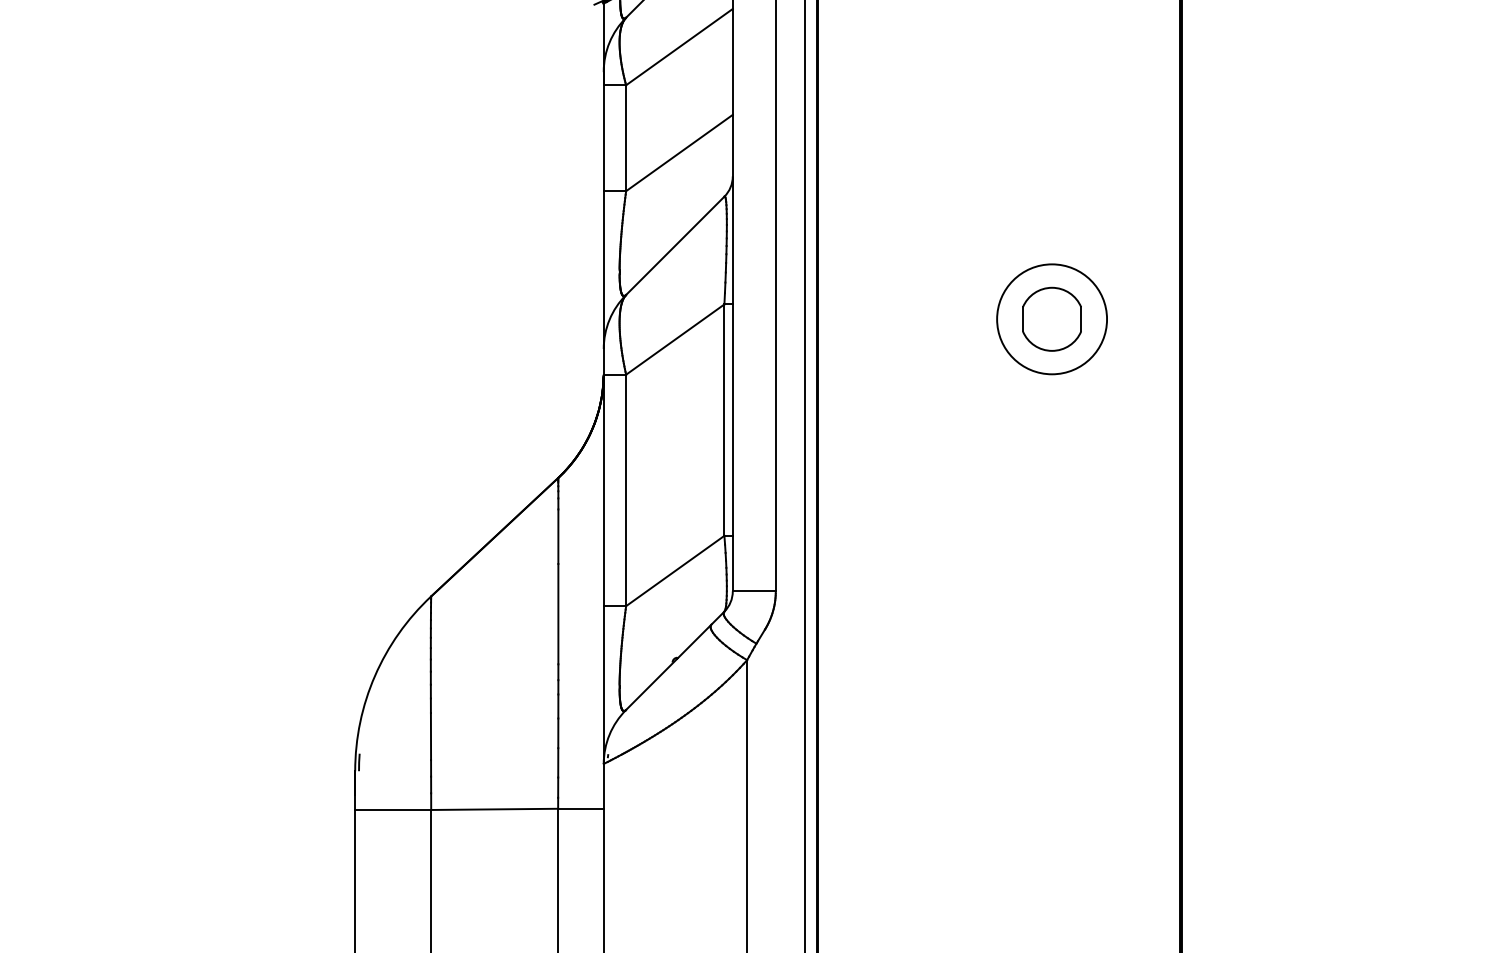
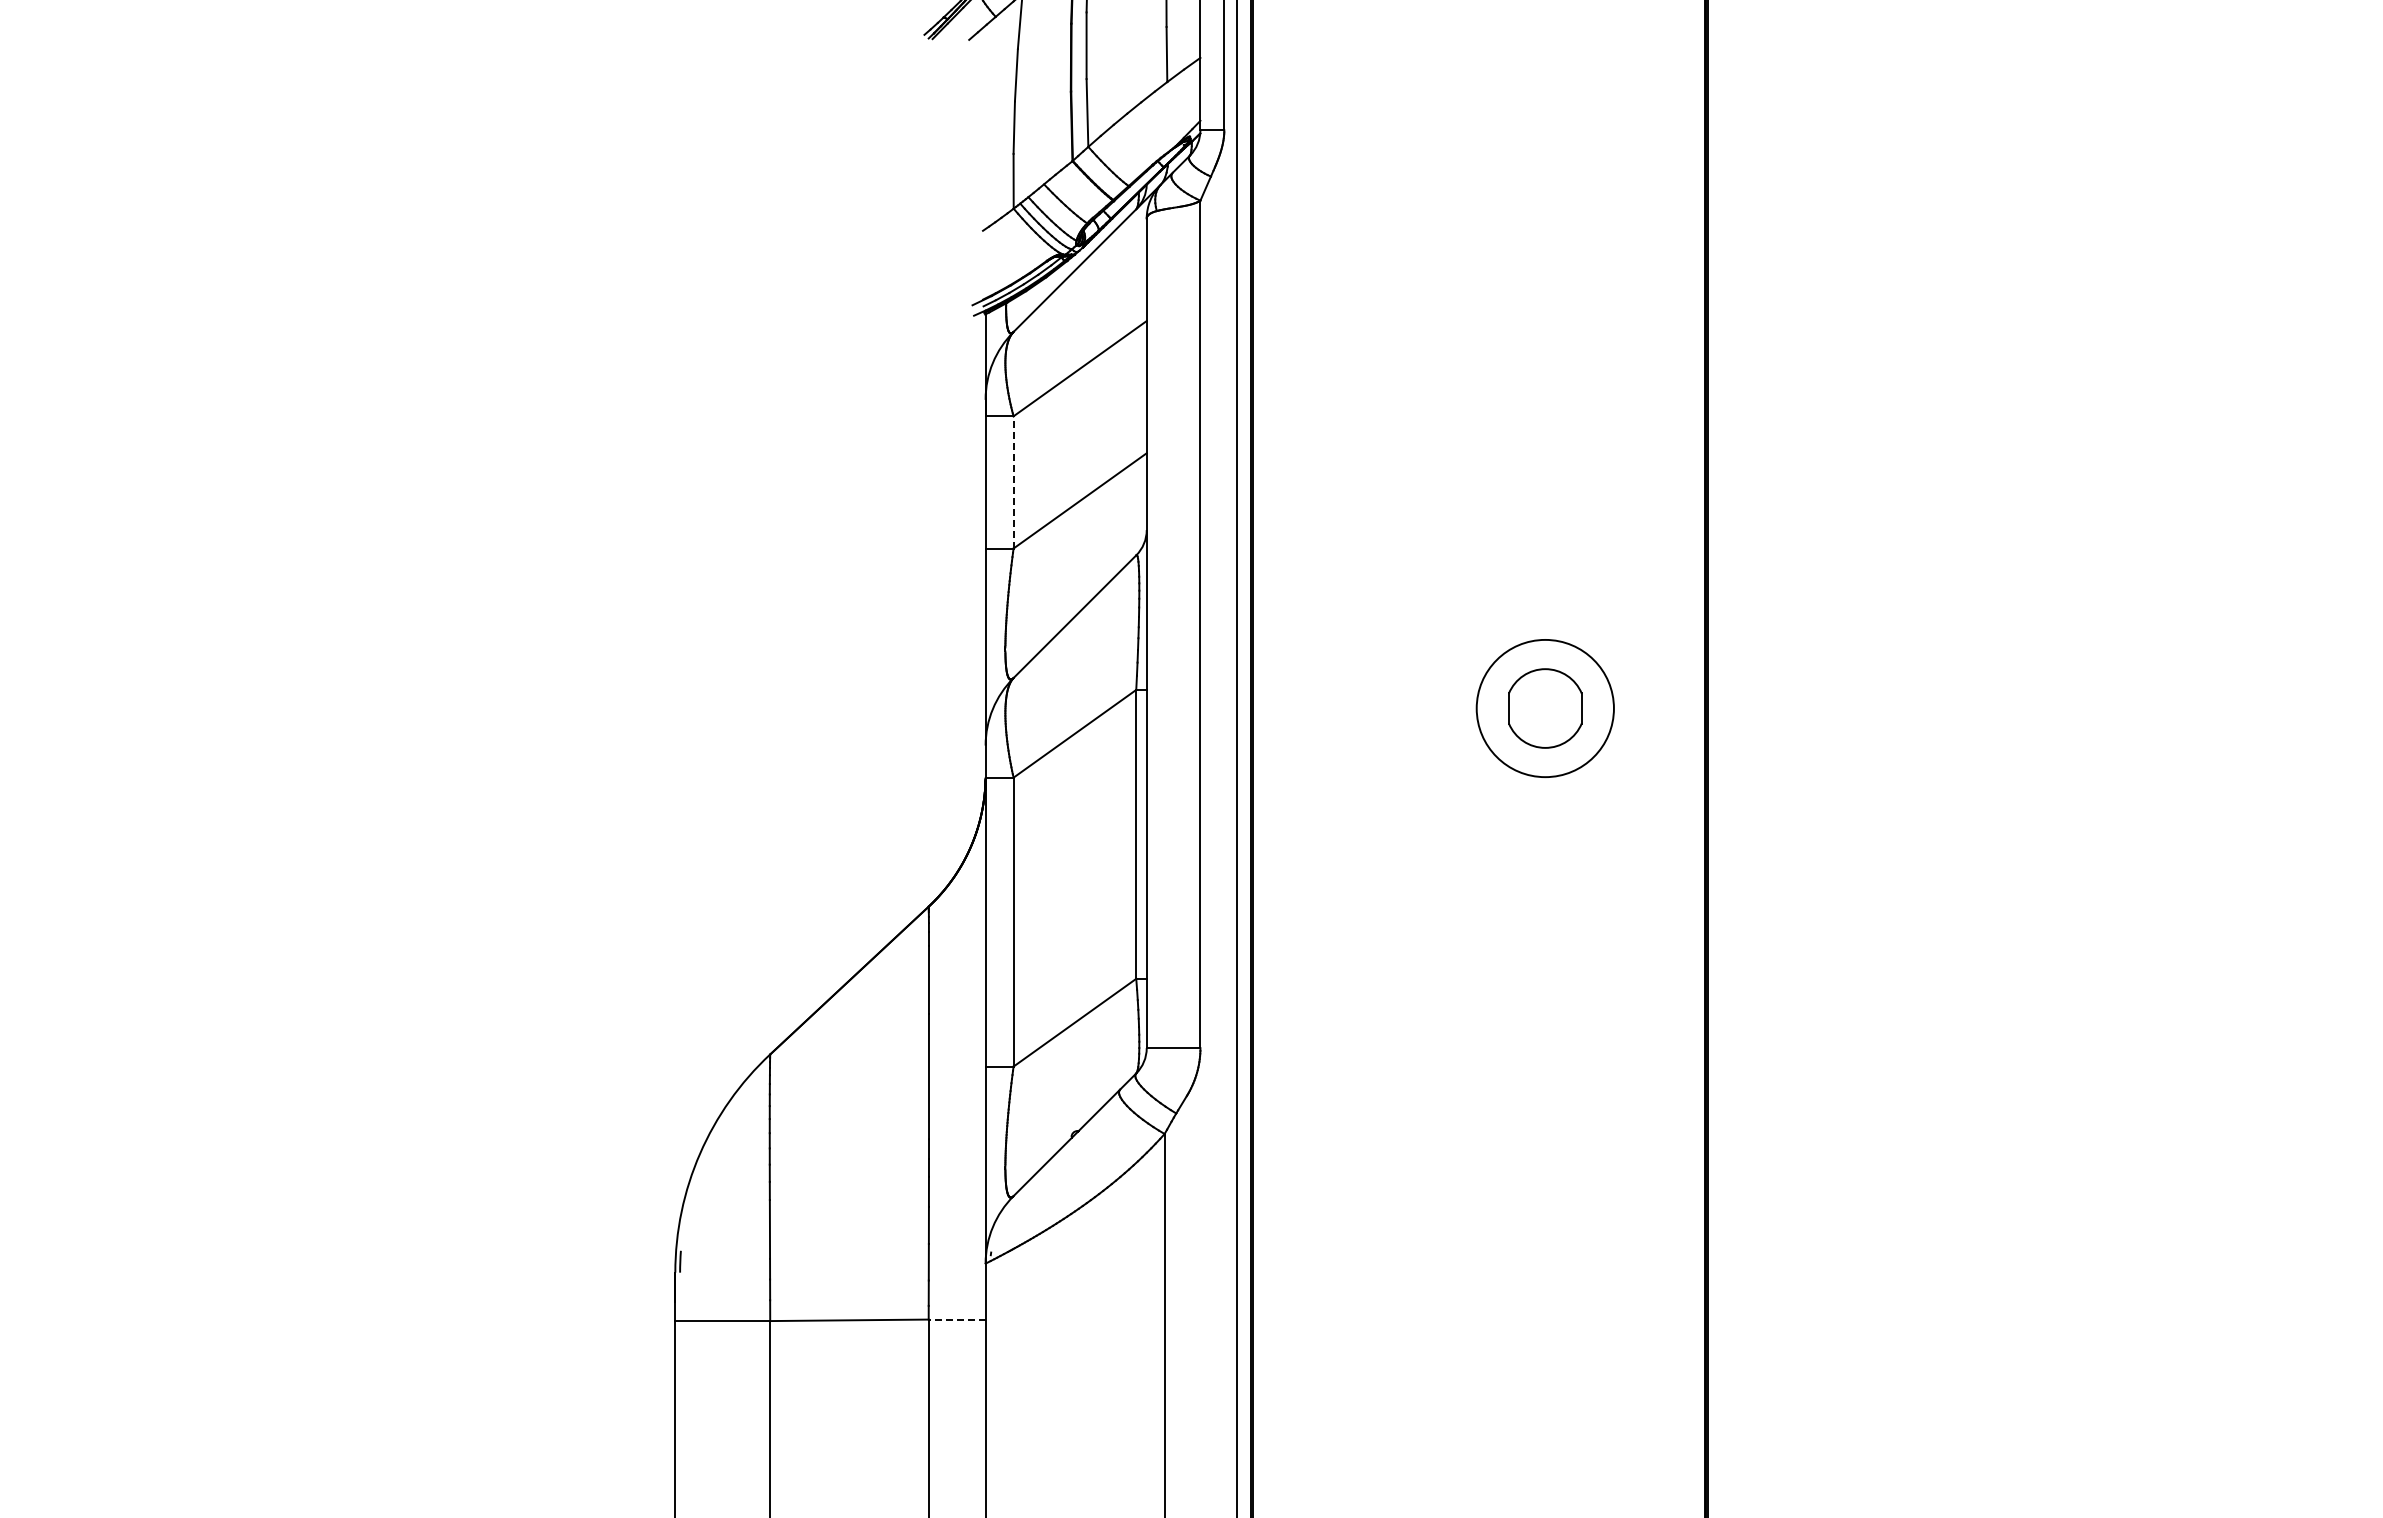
line: (626, 137) -> (1013, 481), solid -> dashed
line: (580, 808) -> (956, 1319), solid -> dashed

